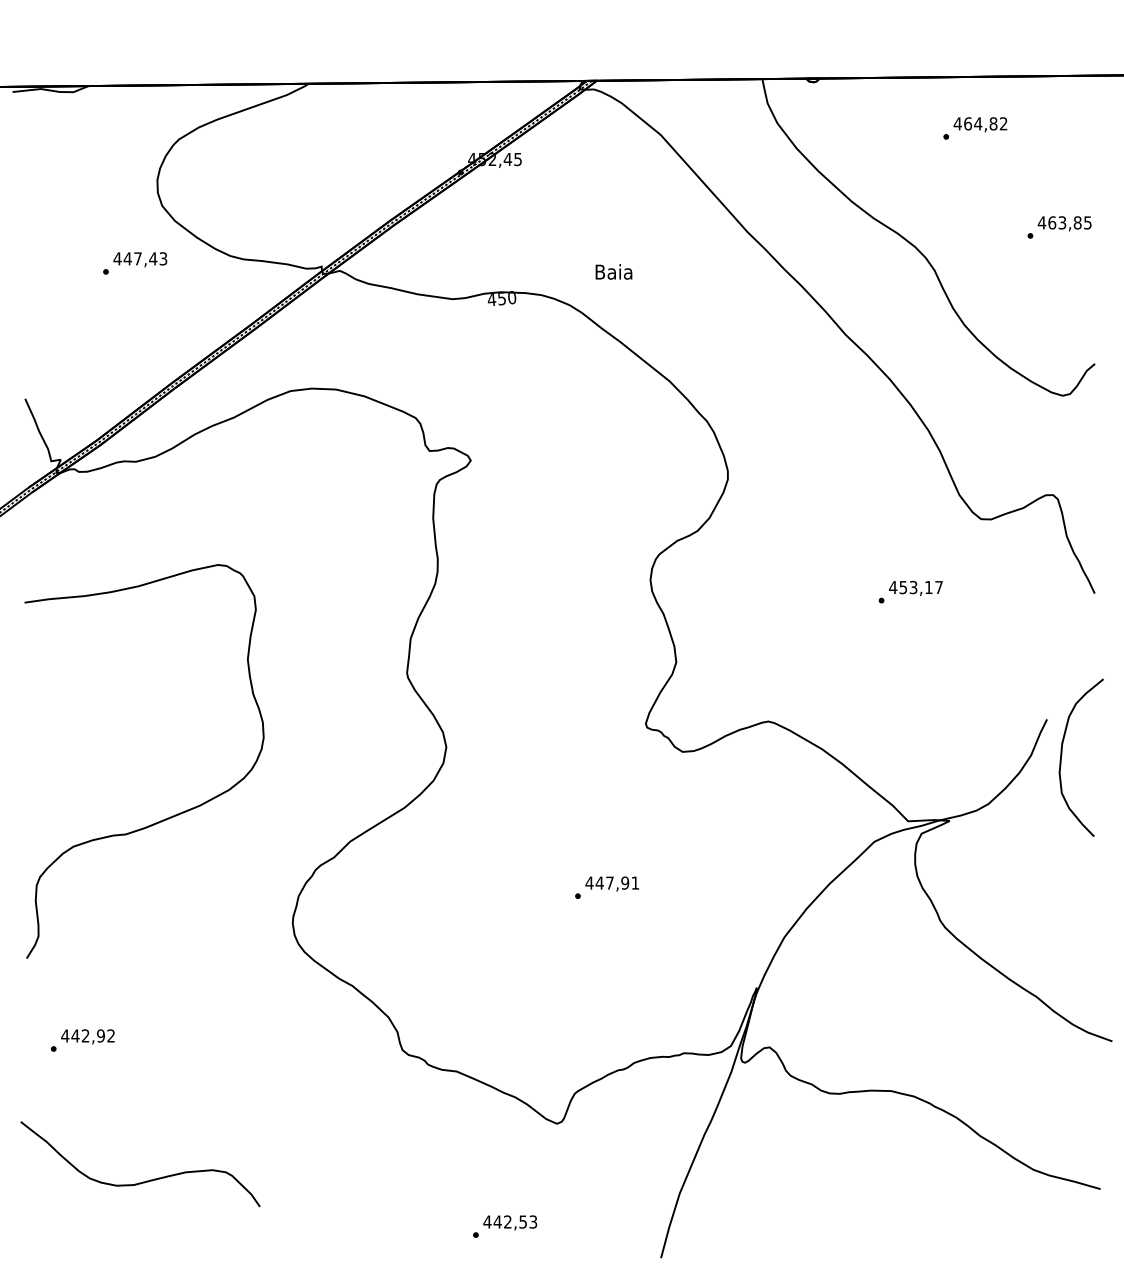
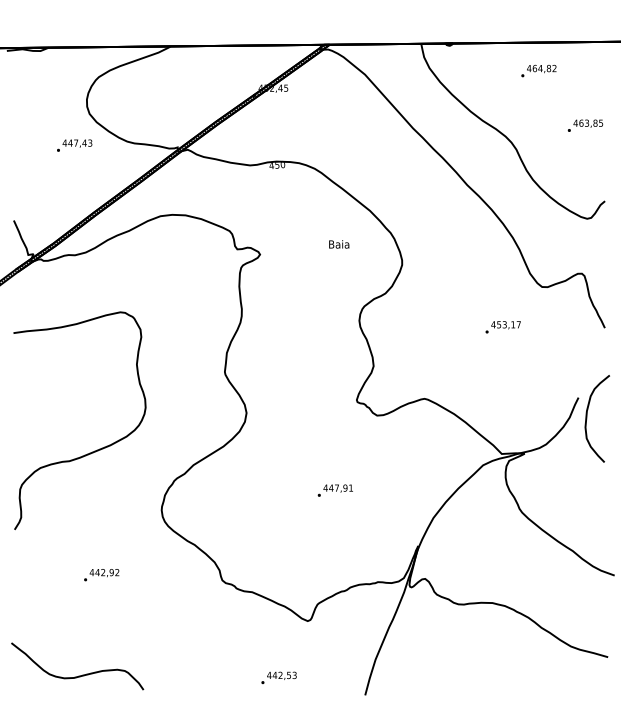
text: (614, 272) -> (339, 244), moved
text: (82, 1041) -> (101, 575), moved
curve: (142, 1180) -> (78, 675), moved

